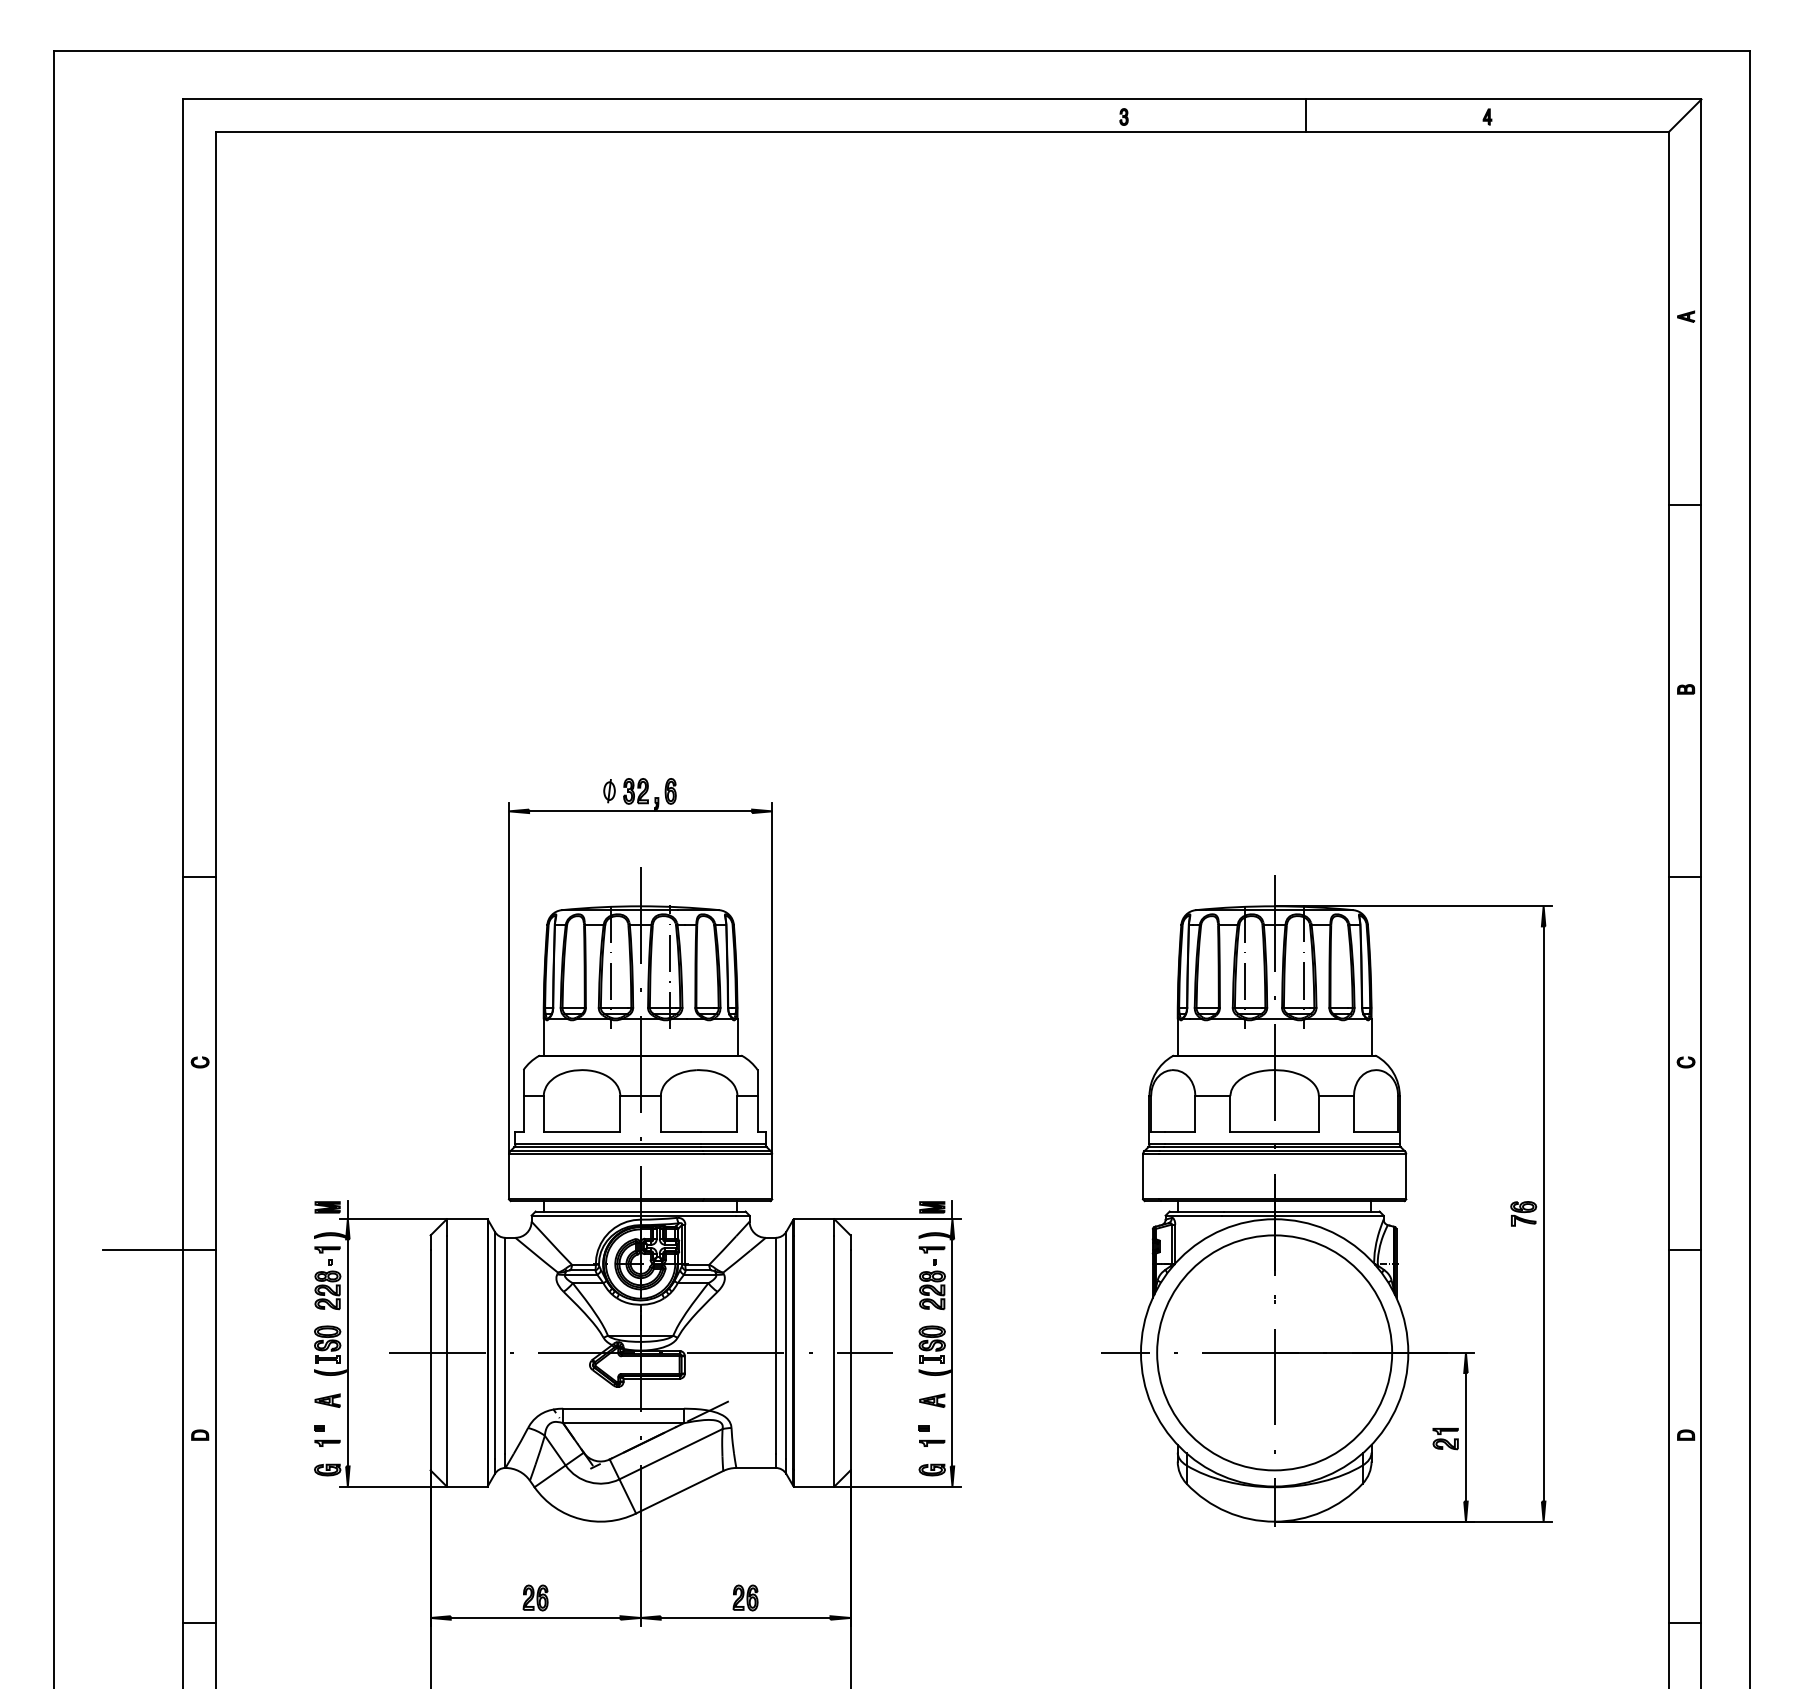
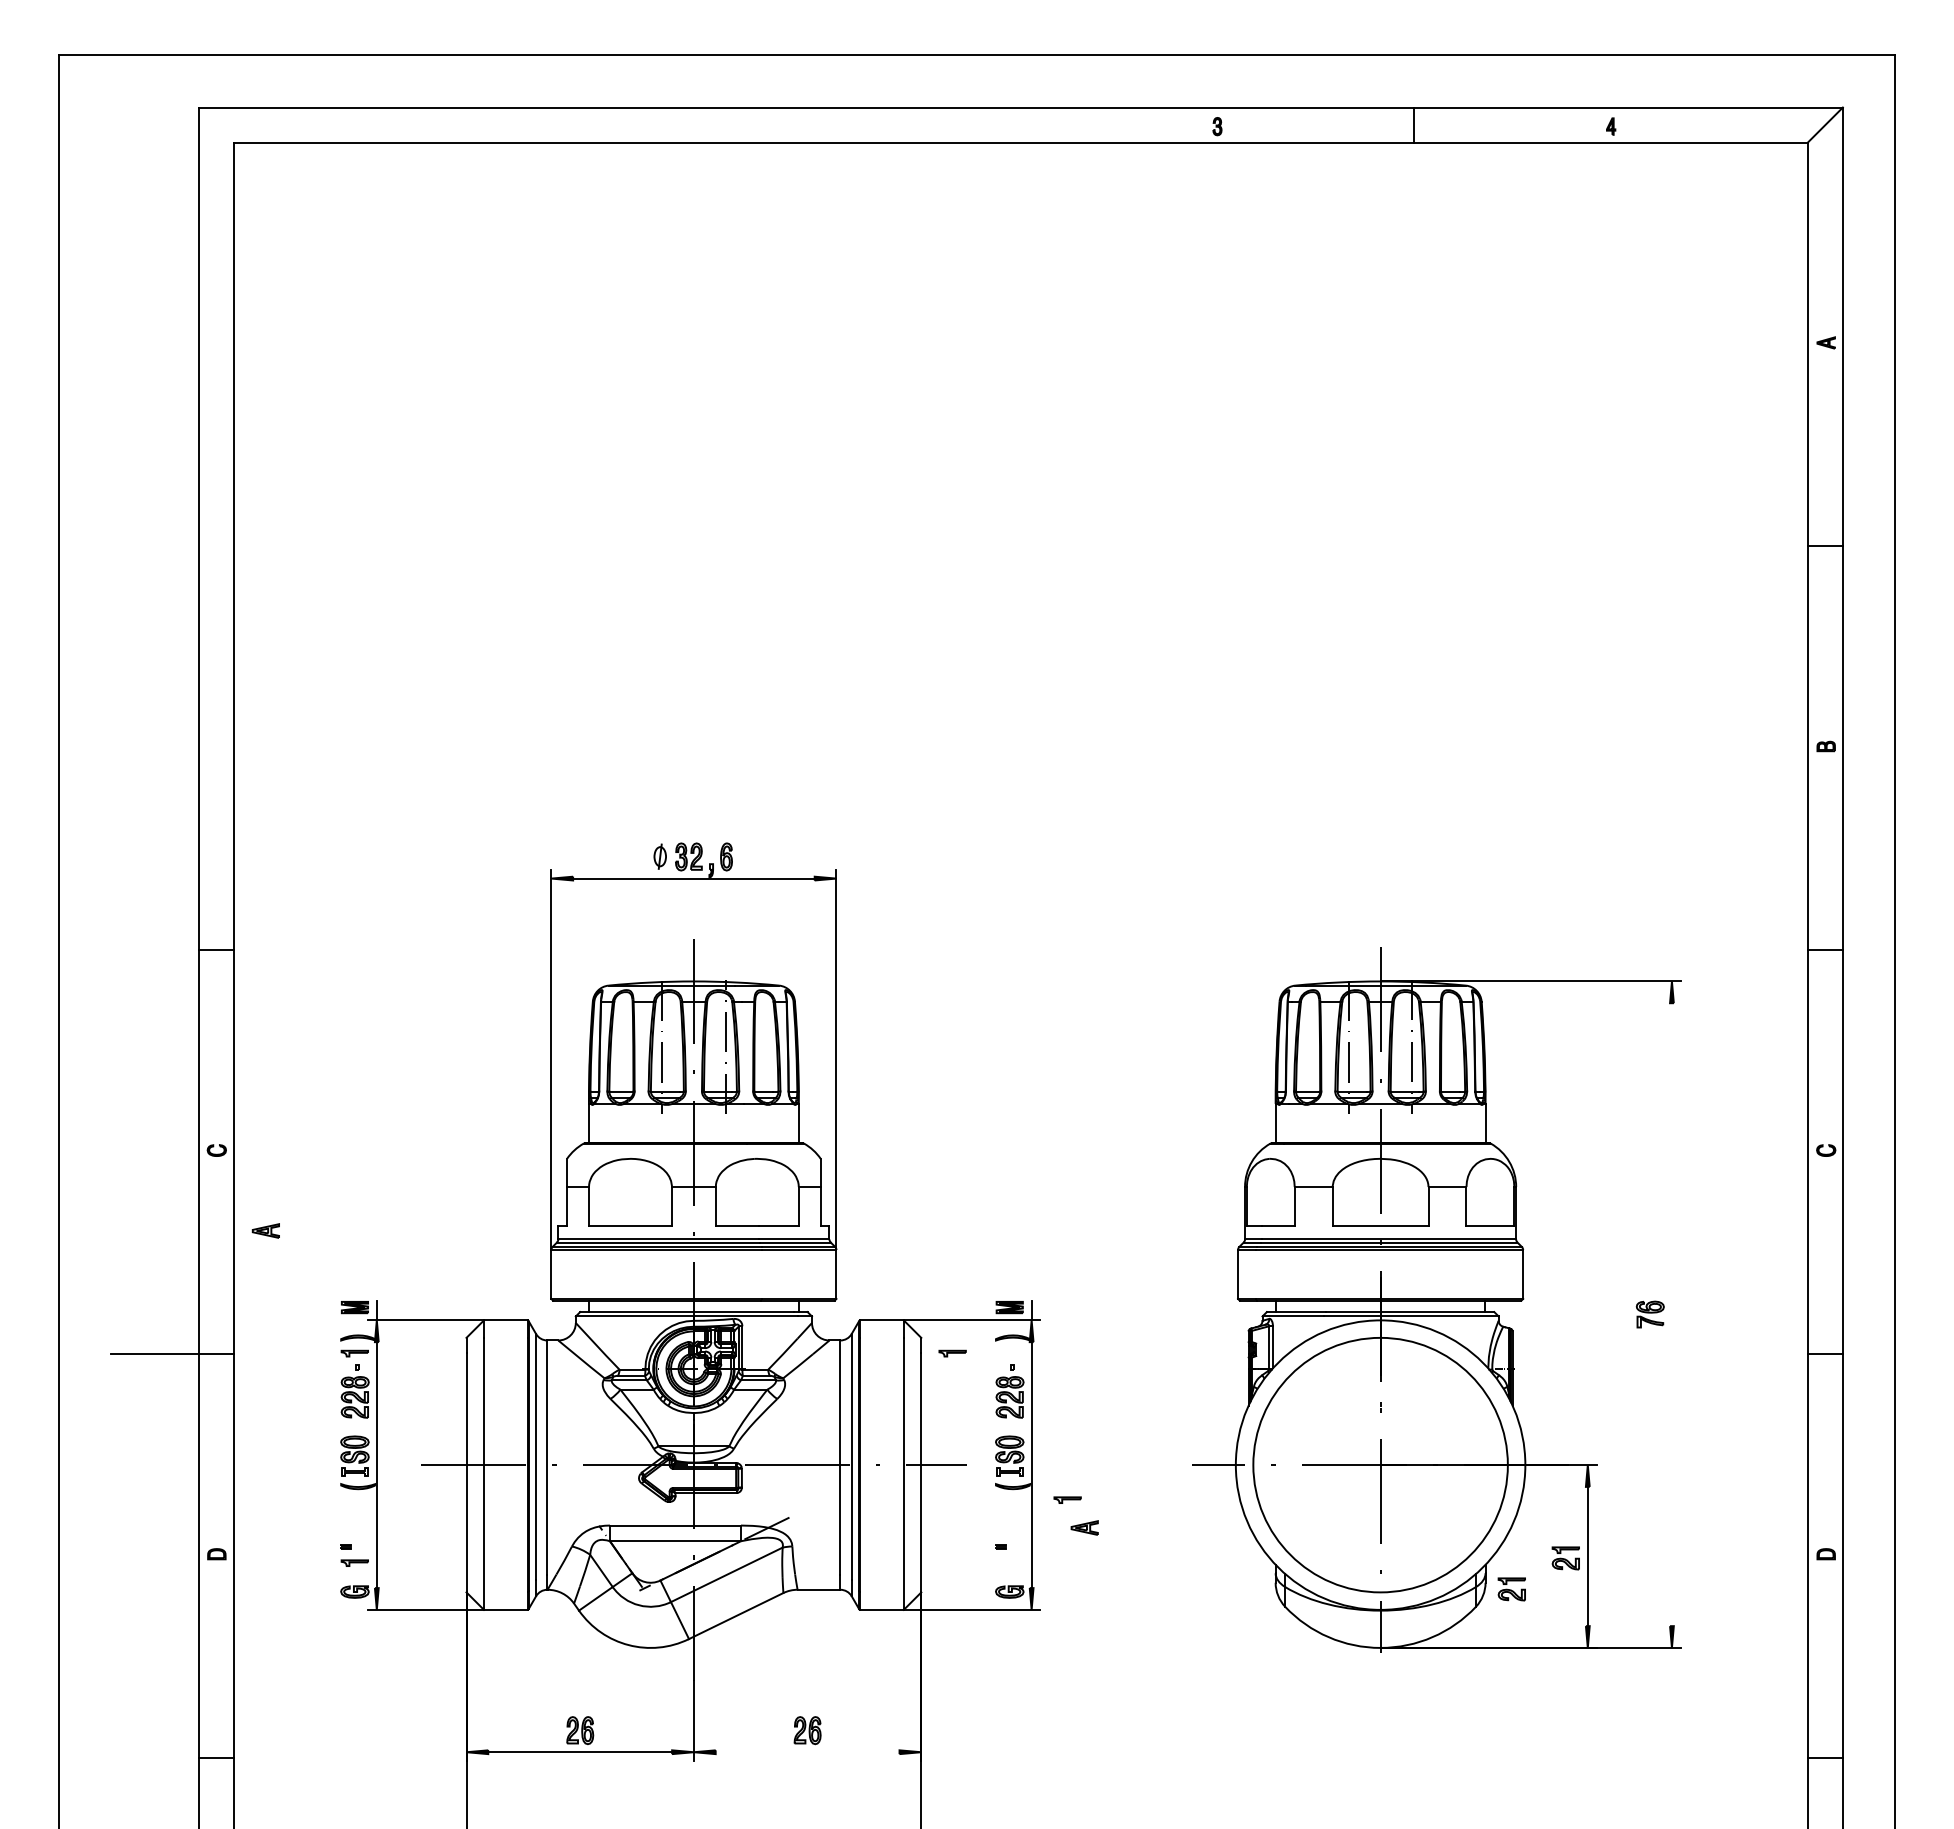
line: (1543, 1213) -> (1671, 1314), removed
part: (932, 1249) -> (952, 1353), moved
part: (327, 1400) -> (265, 1230), moved
part: (932, 1400) -> (1084, 1527), moved
part: (932, 1442) -> (1067, 1499), moved
part: (1395, 1467) -> (1511, 1589), added
line: (745, 1618) -> (807, 1752), removed

